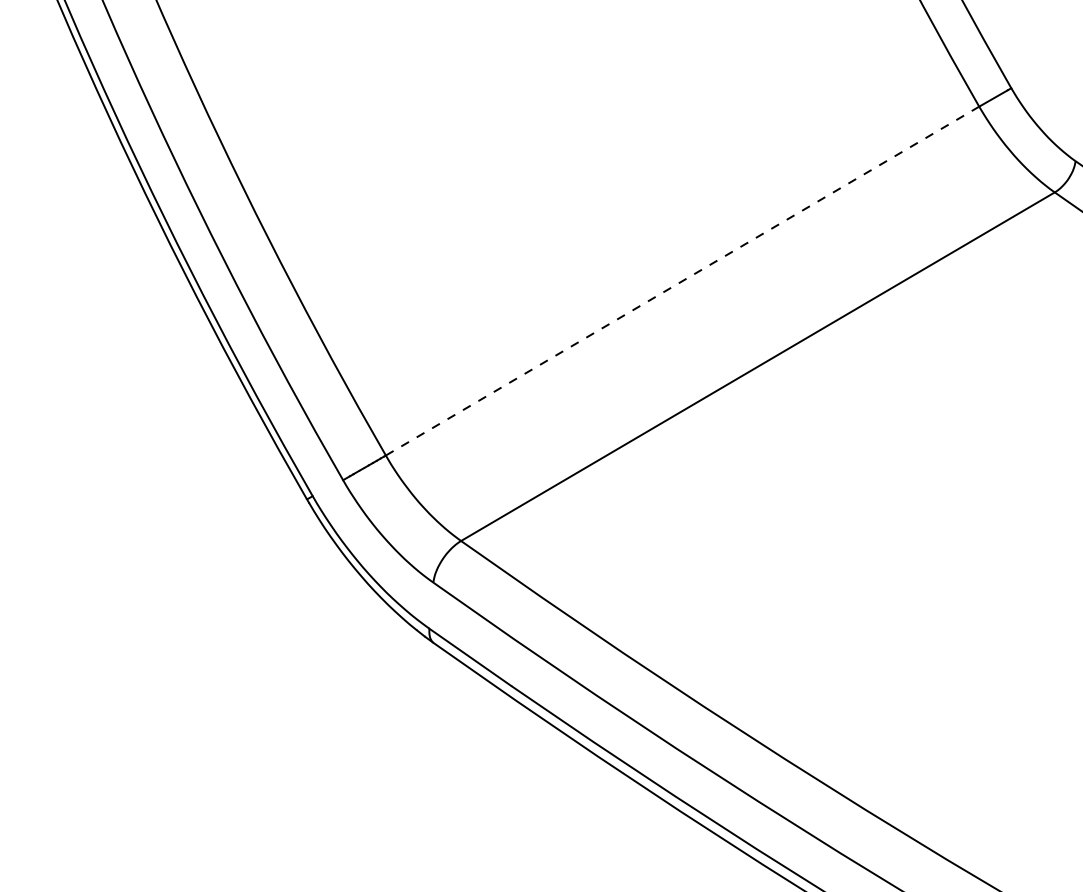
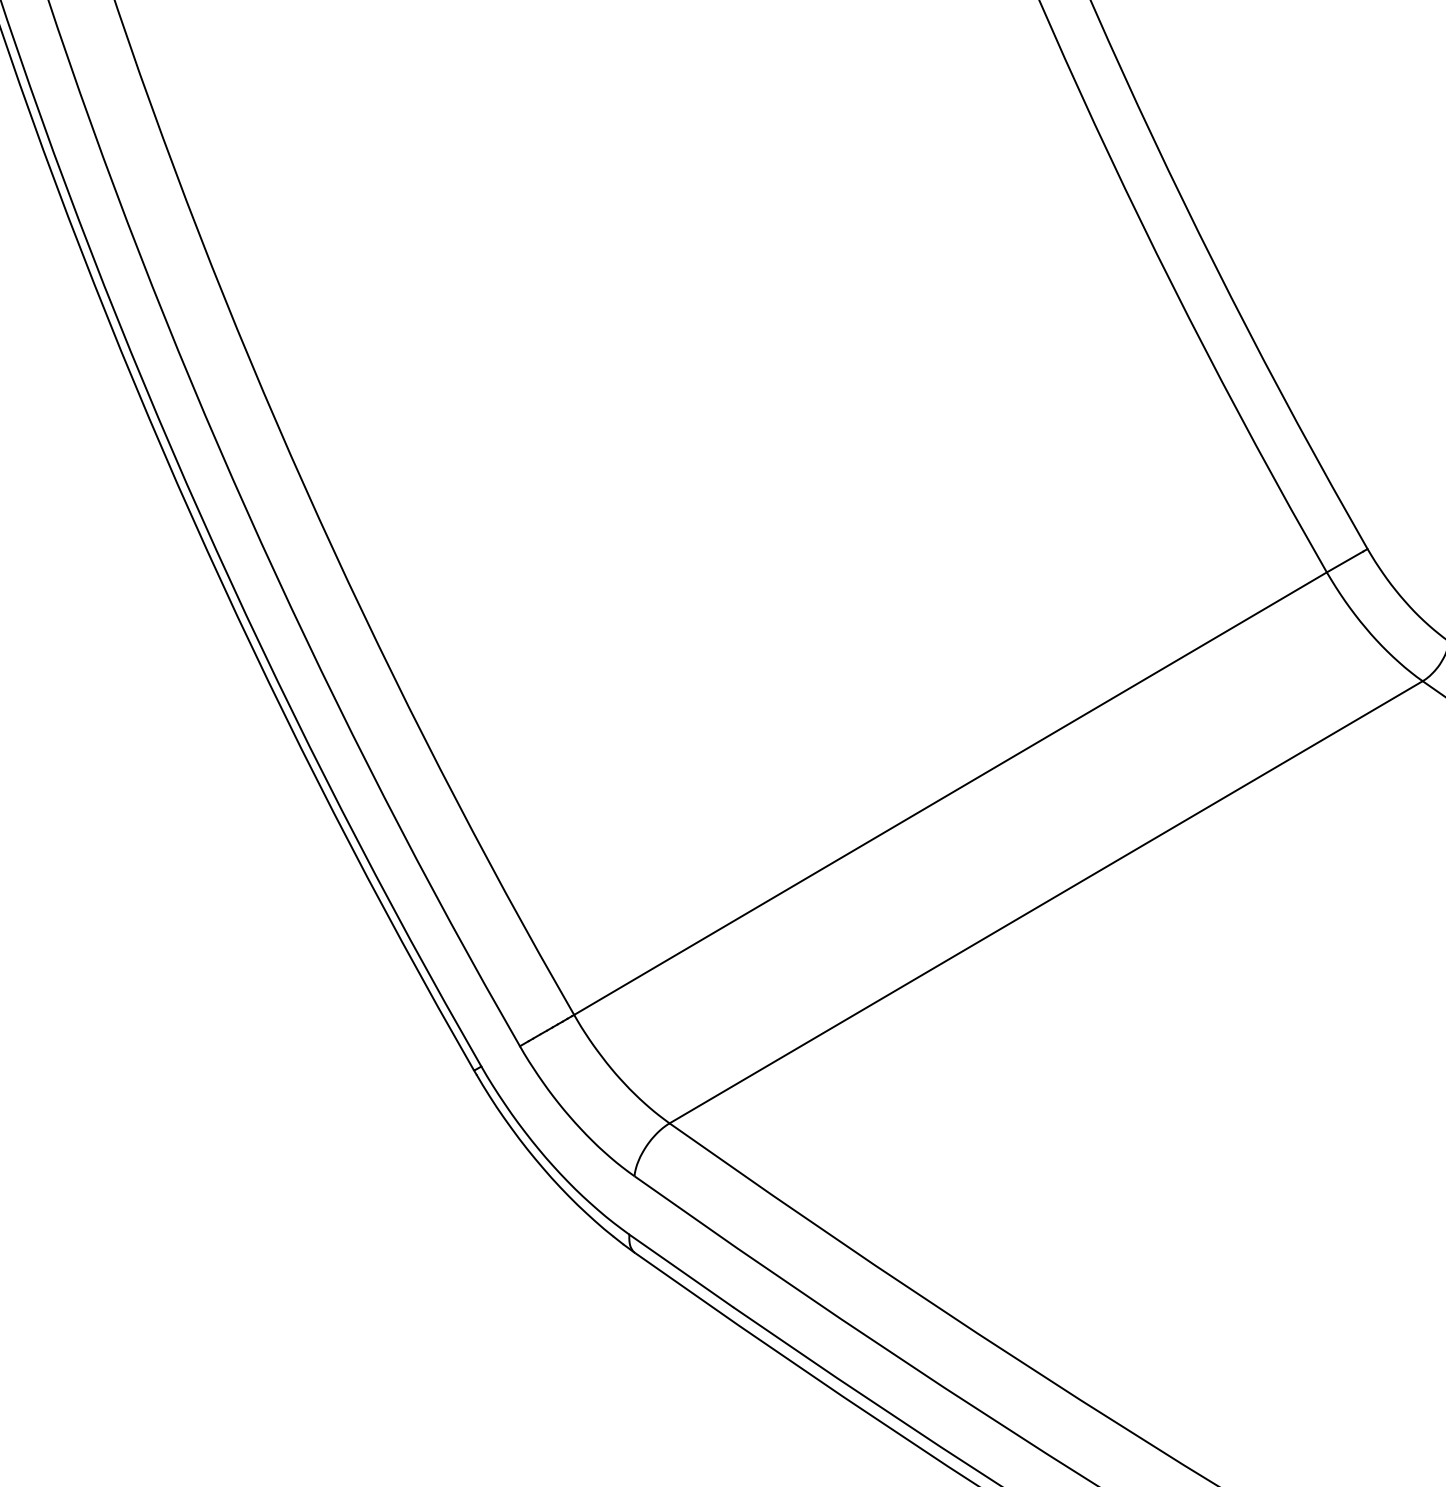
line: (682, 280) -> (950, 793), dashed -> solid

